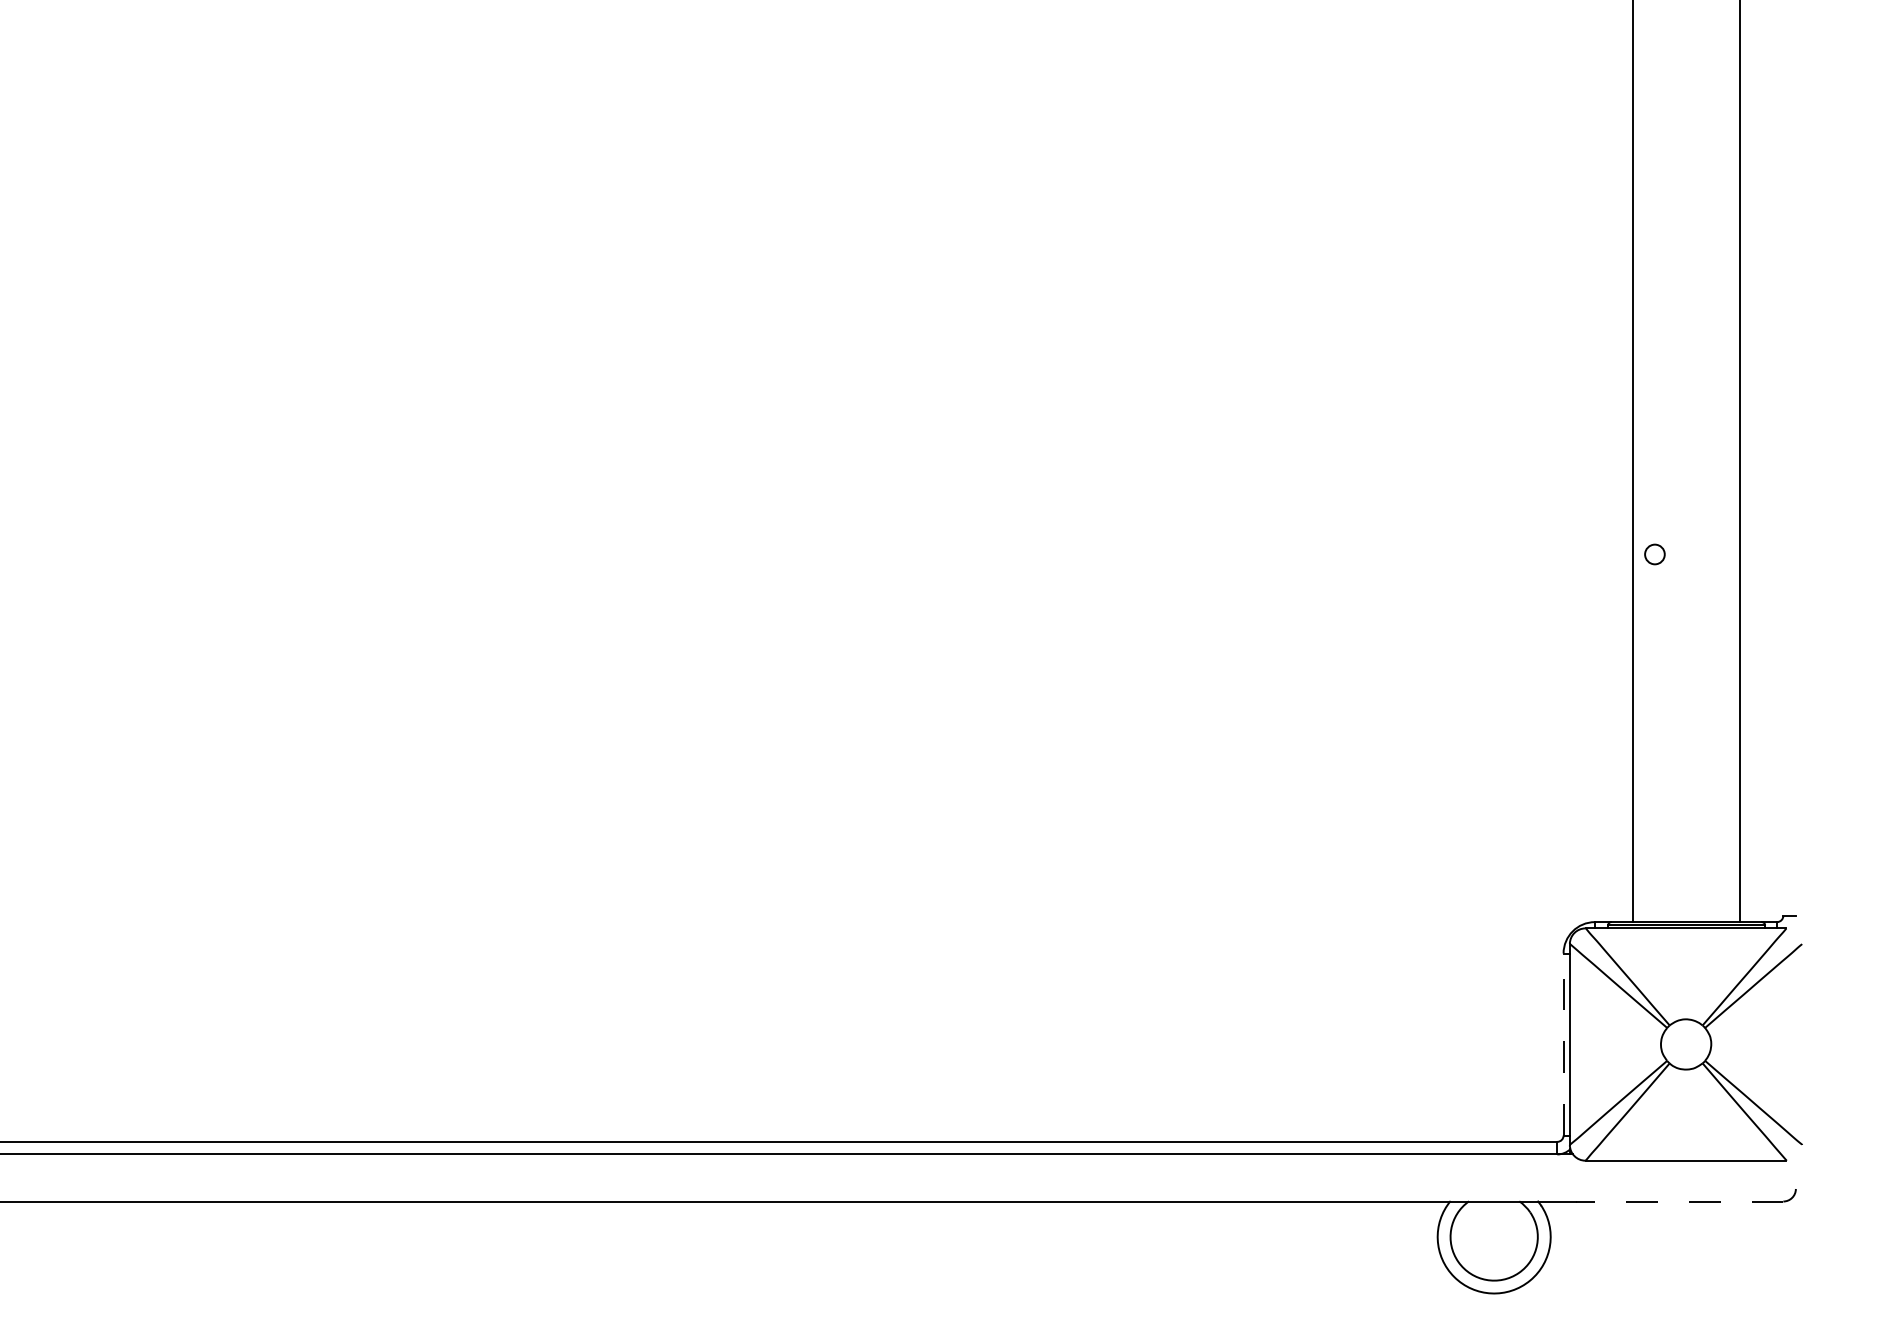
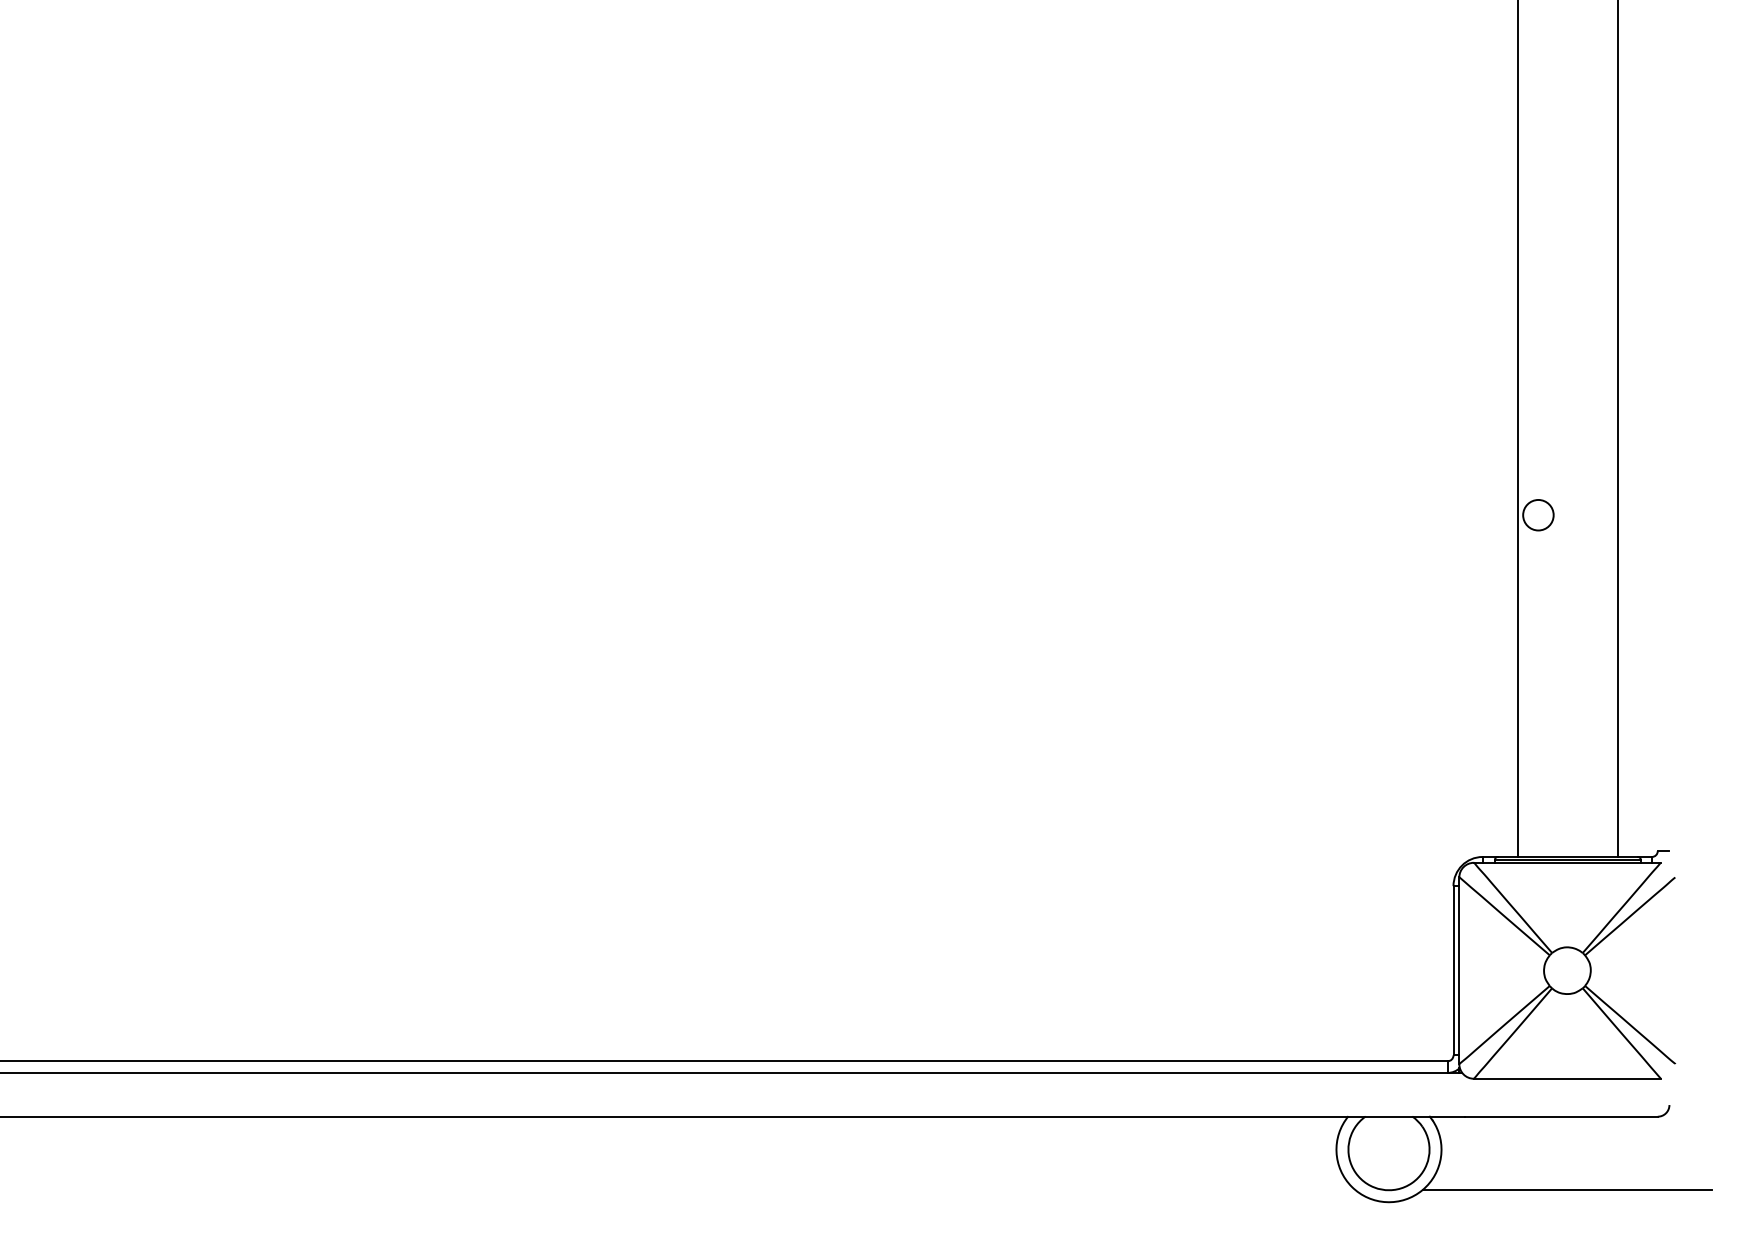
circle: (1654, 554) -> (1538, 515), size x1.67
line: (1563, 1044) -> (1453, 970), dashed -> solid
line: (1679, 1201) -> (1561, 1116), dashed -> solid
line: (1686, 1280) -> (1567, 1190), added

